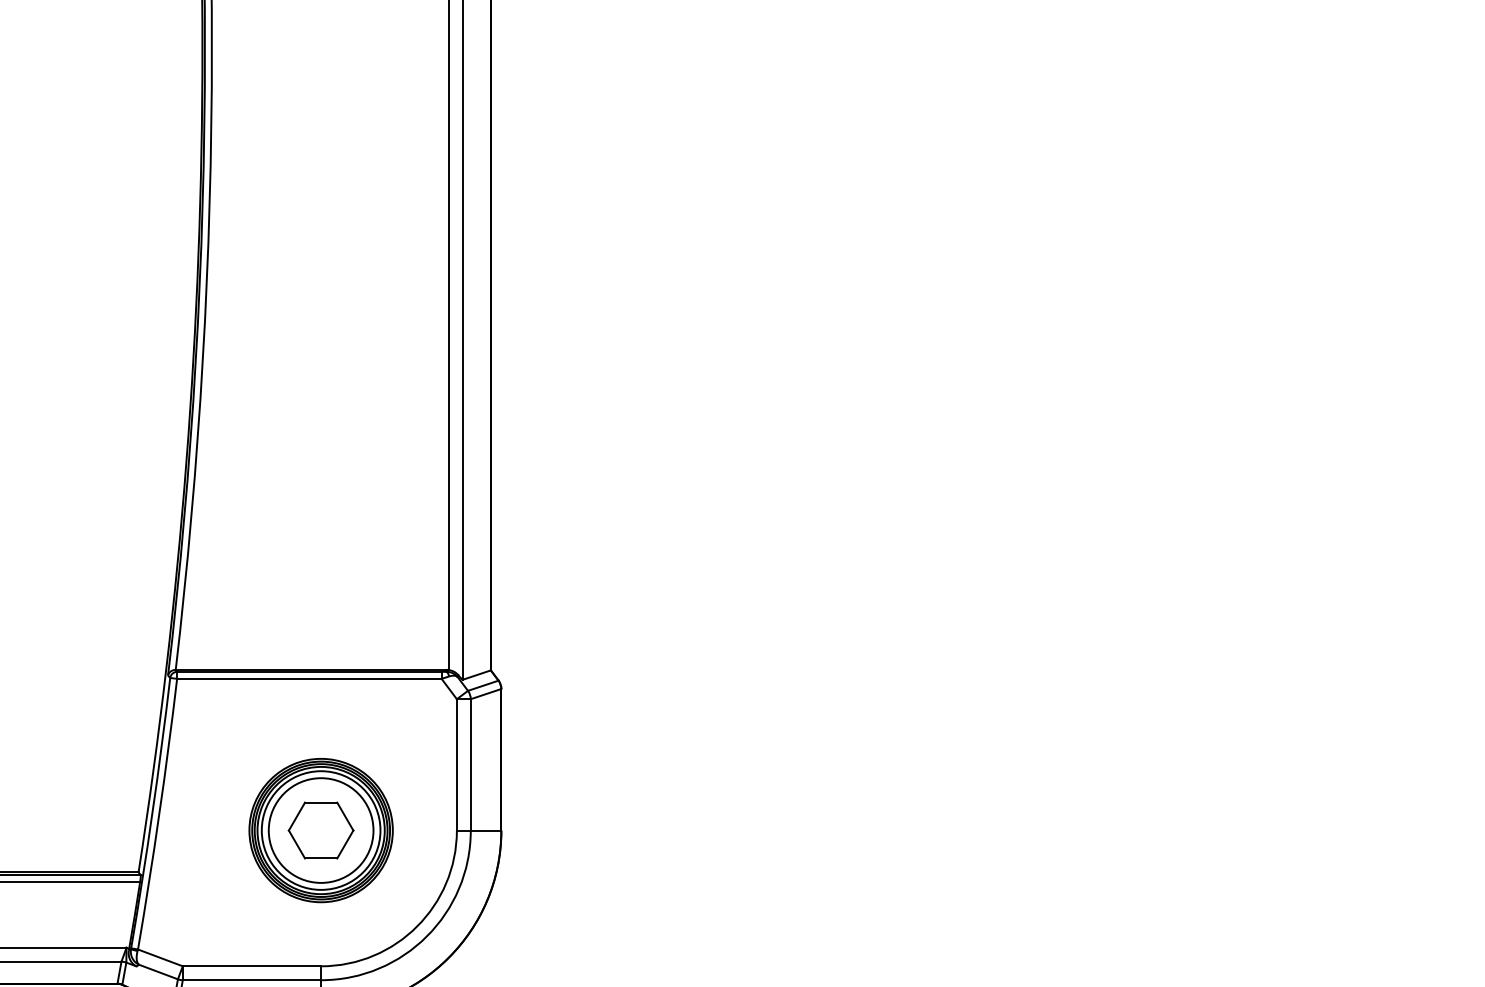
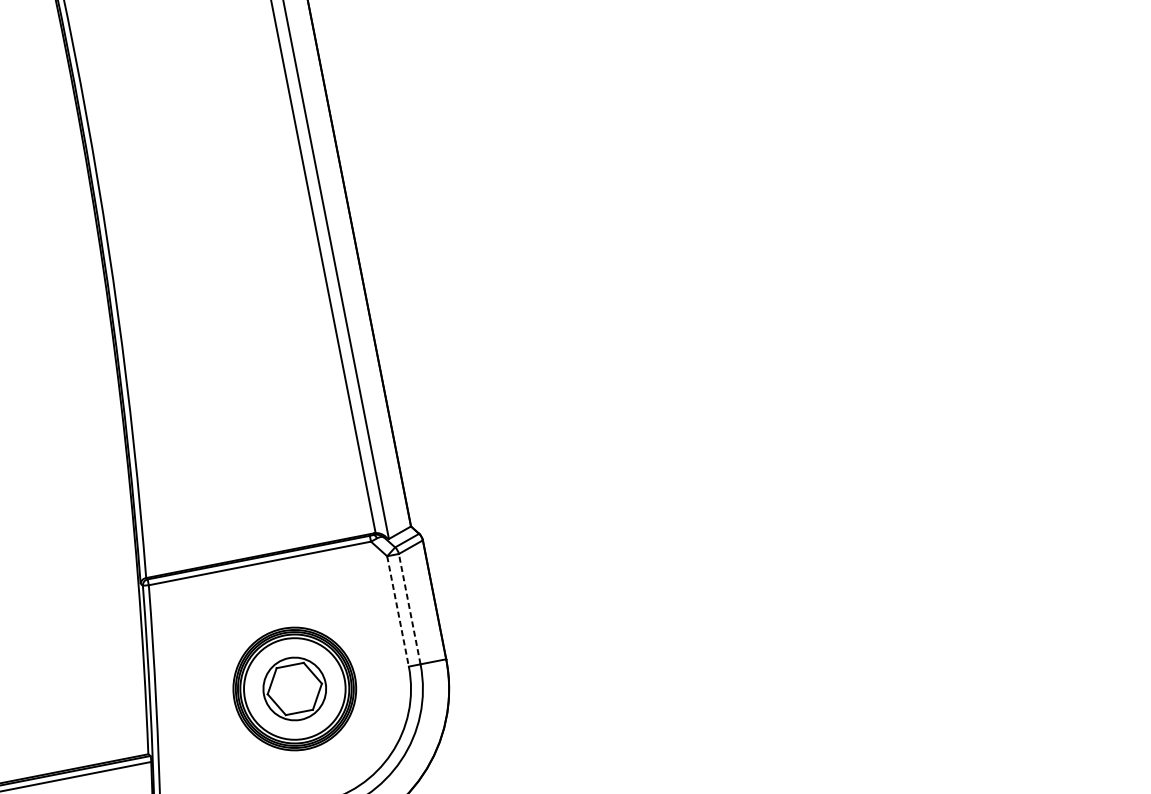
line: (456, 764) -> (397, 611), solid -> dashed
line: (470, 764) -> (409, 608), solid -> dashed
circle: (320, 830) -> (294, 689), size x0.7

